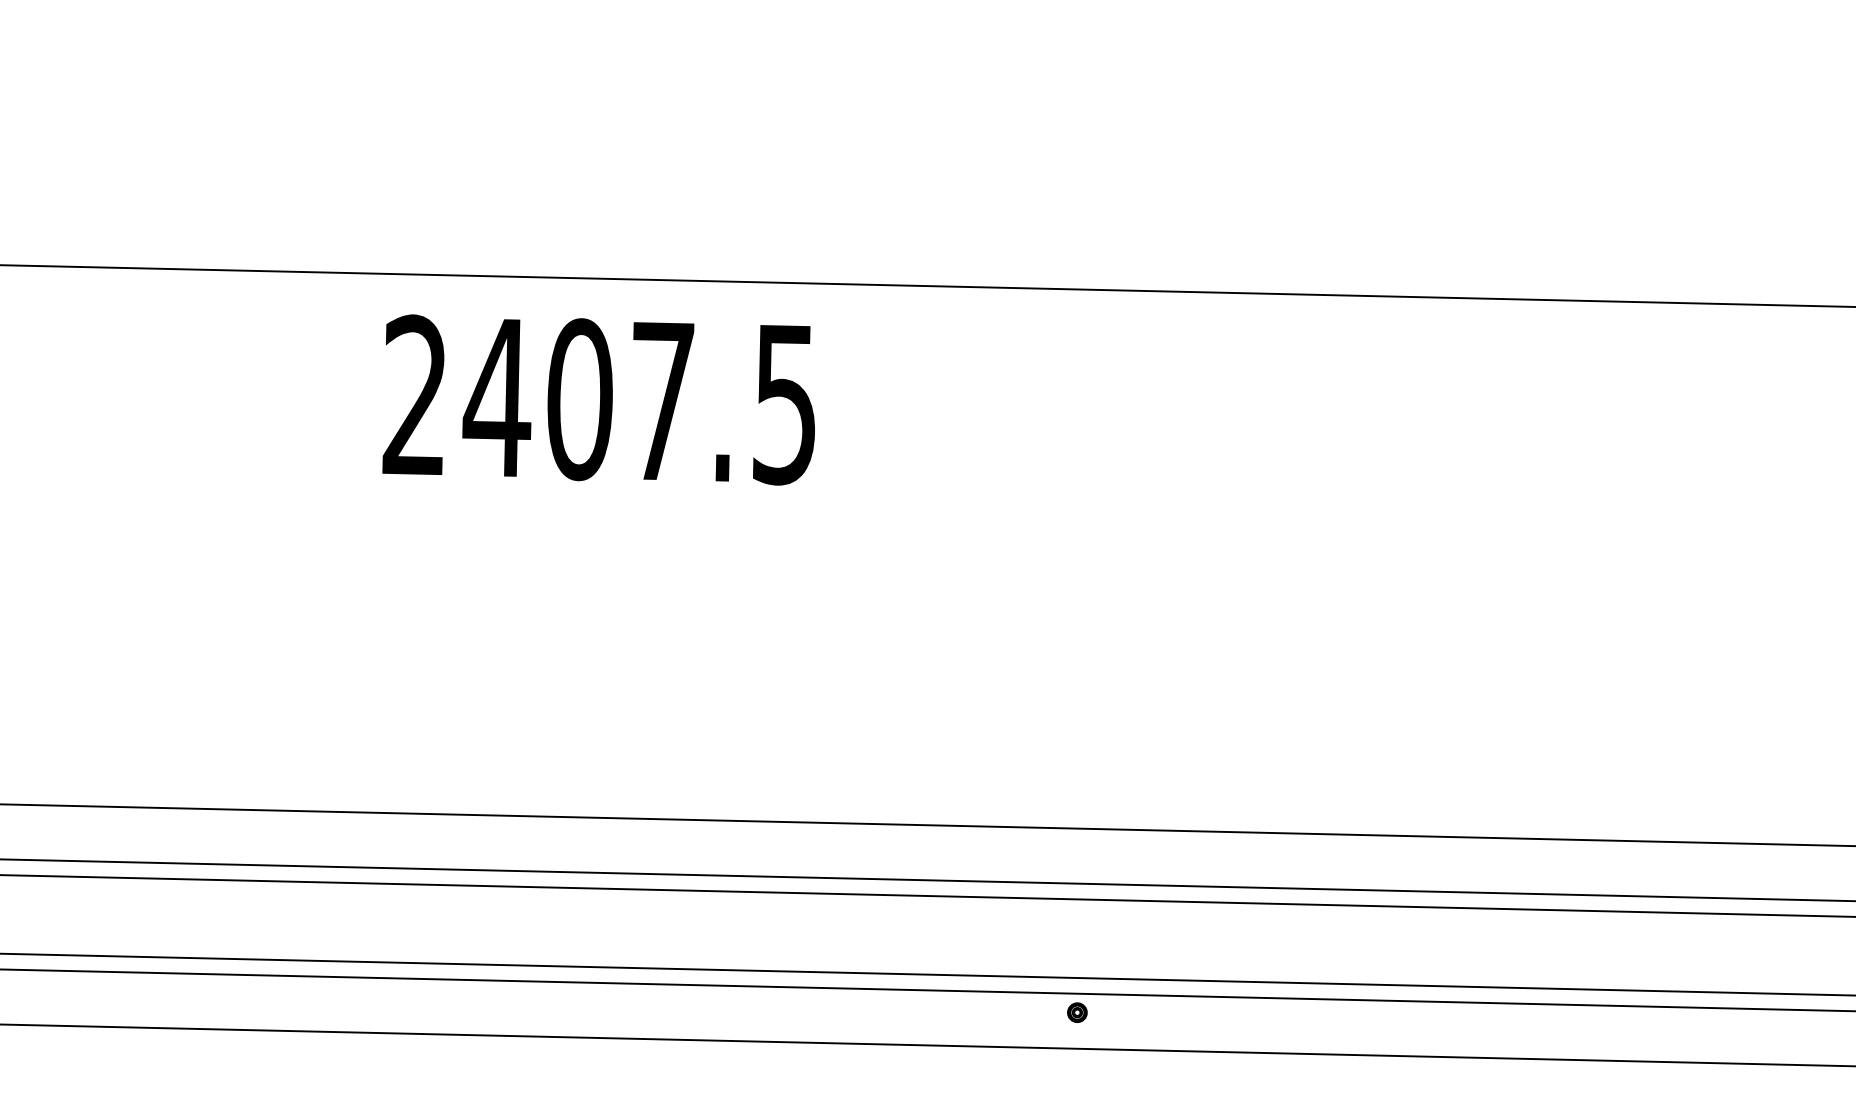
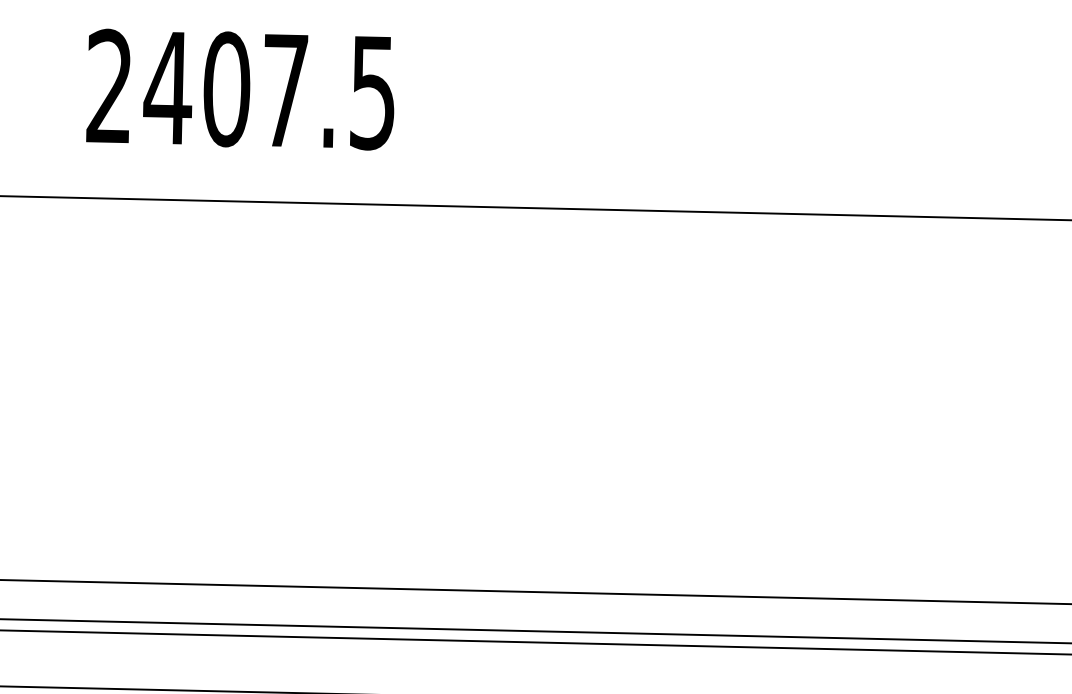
text: (598, 399) -> (240, 89), moved

